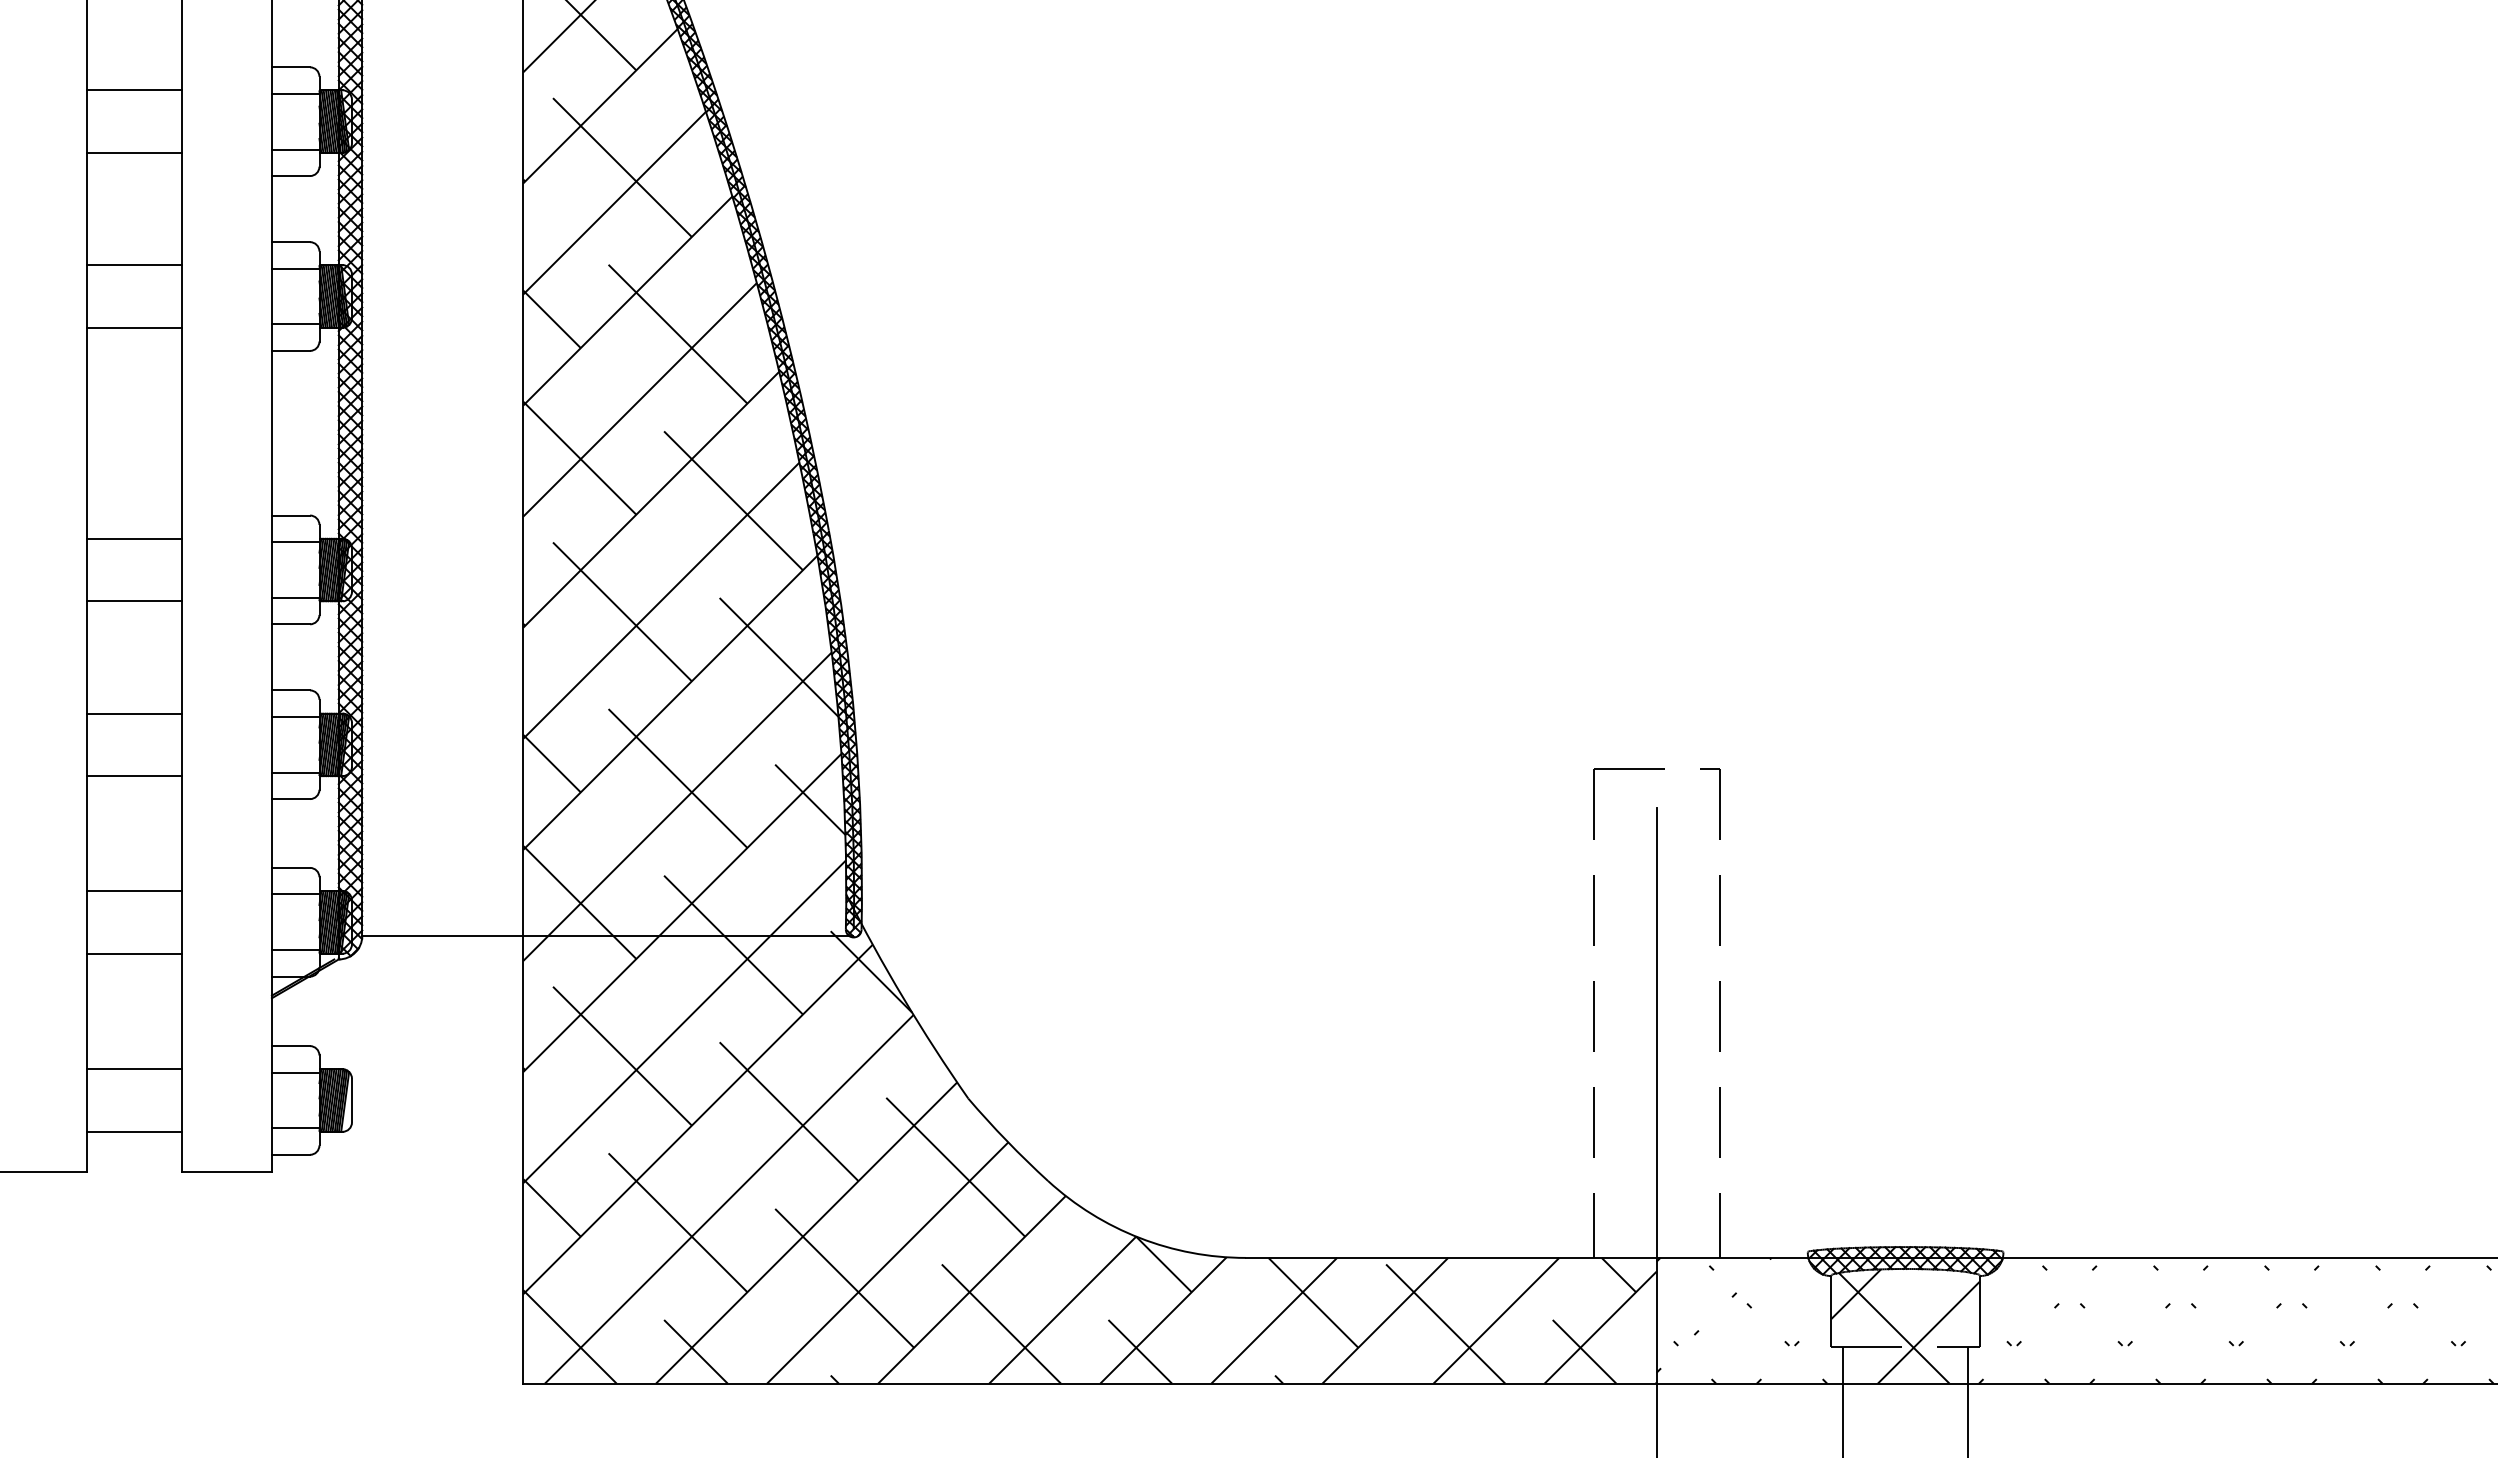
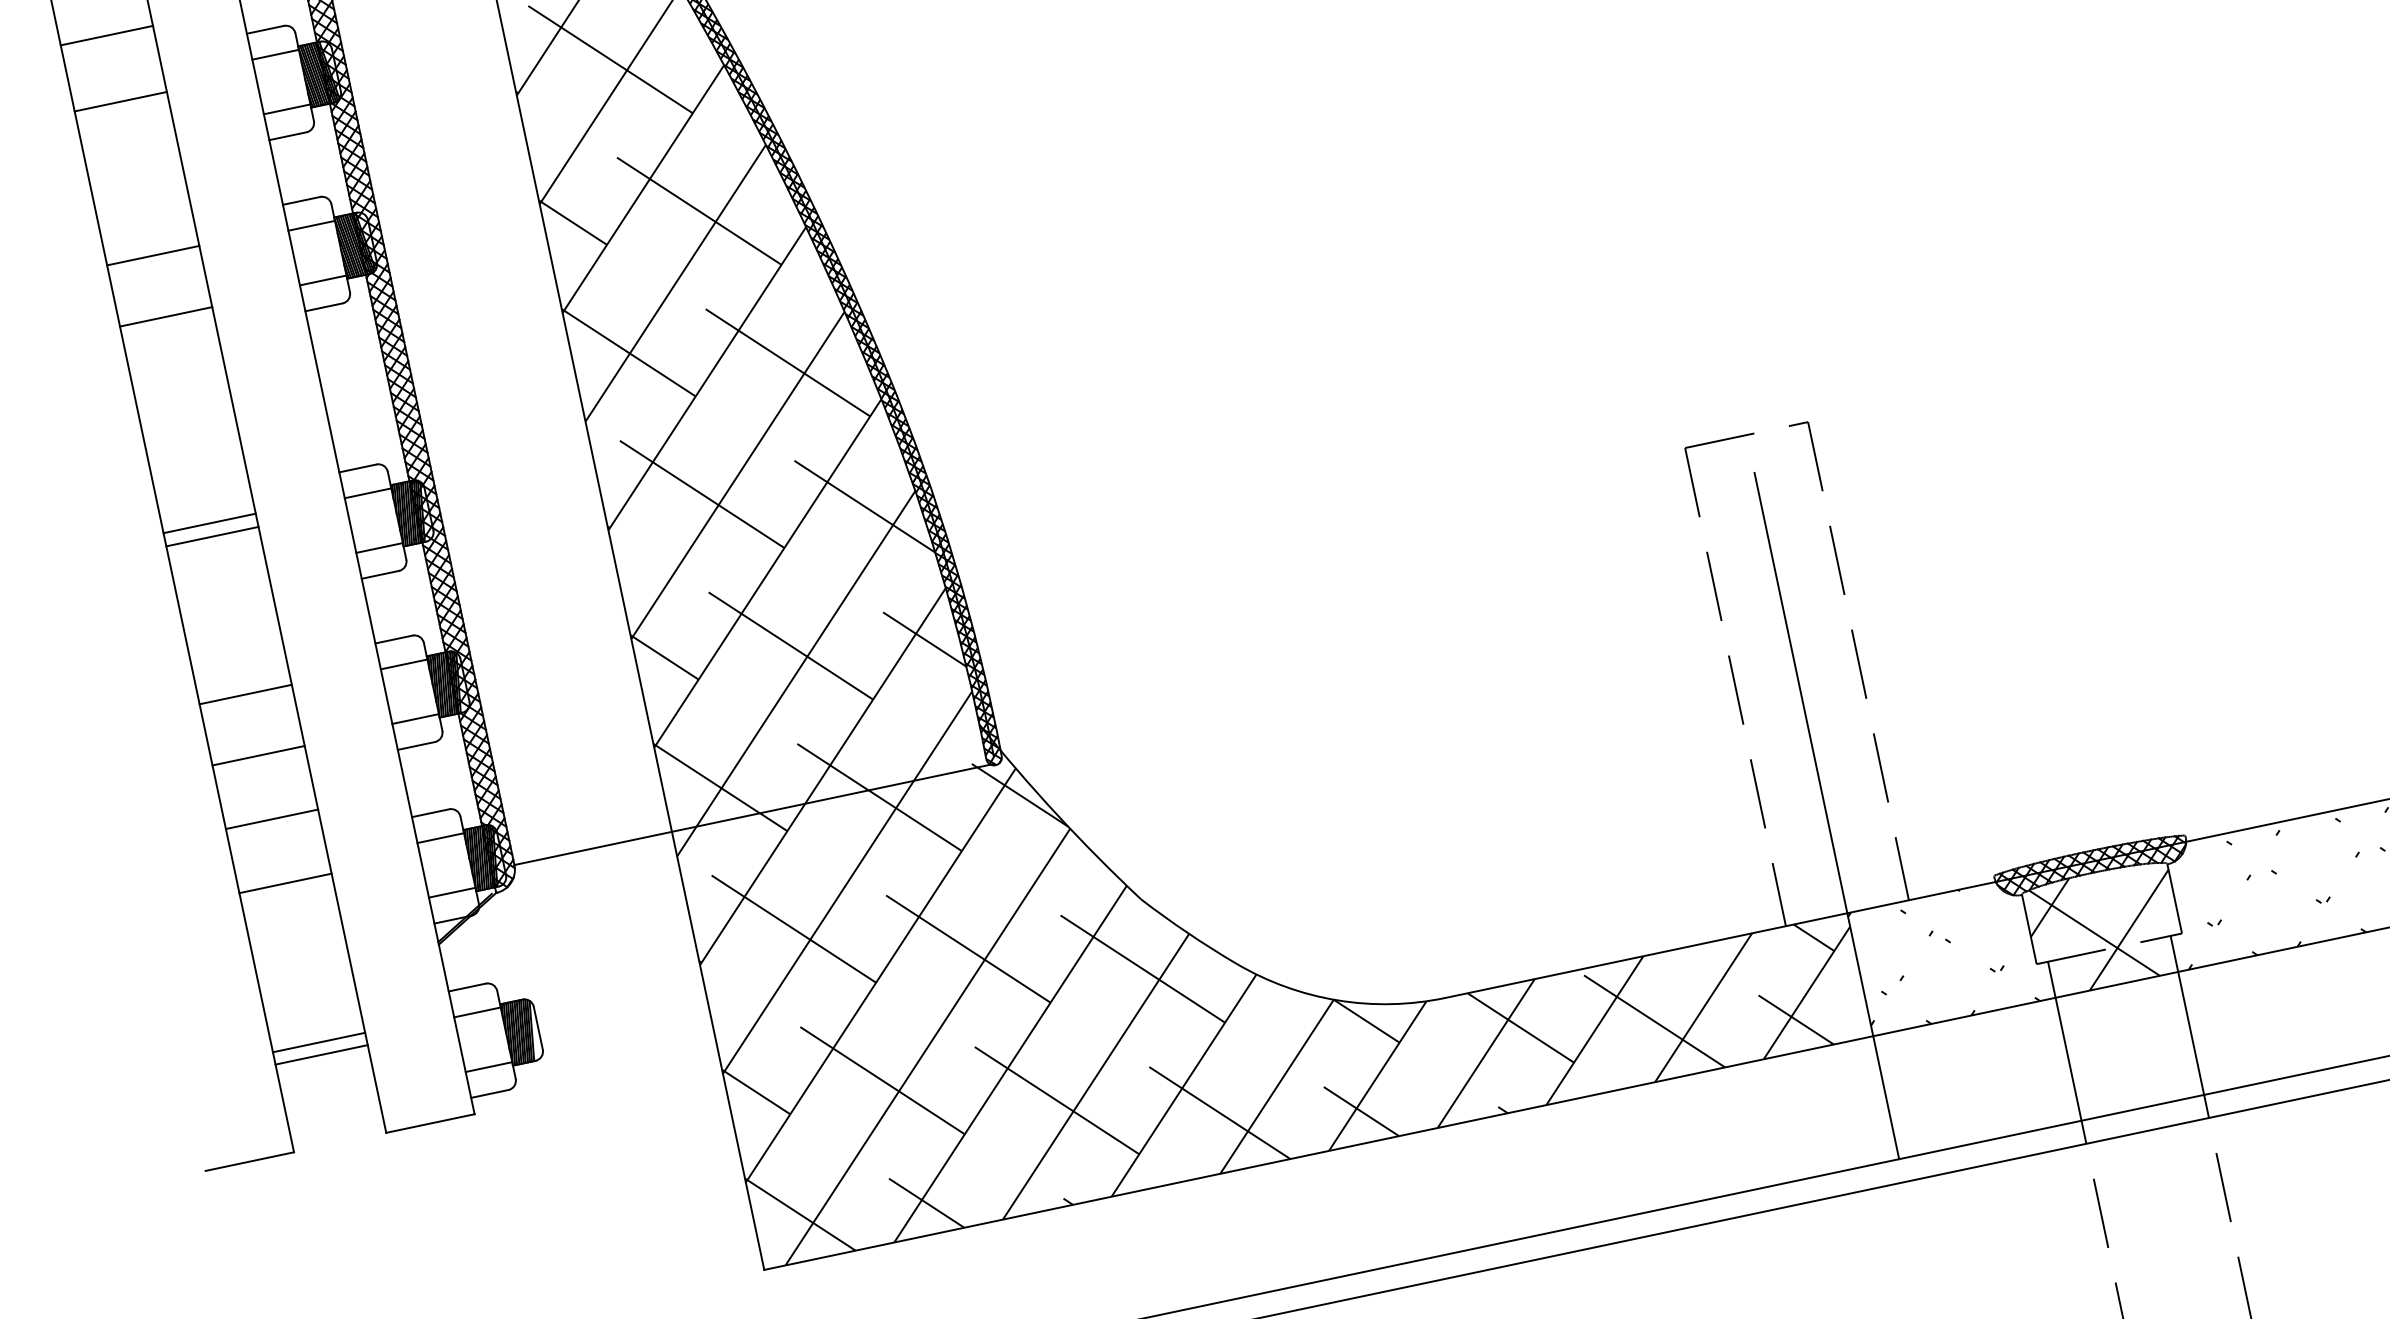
line: (134, 90) -> (106, 35), moved
line: (134, 152) -> (120, 101), moved
line: (134, 601) -> (212, 536), moved
line: (134, 891) -> (272, 819), moved
line: (134, 953) -> (285, 883), moved
line: (134, 1131) -> (321, 1054), moved

